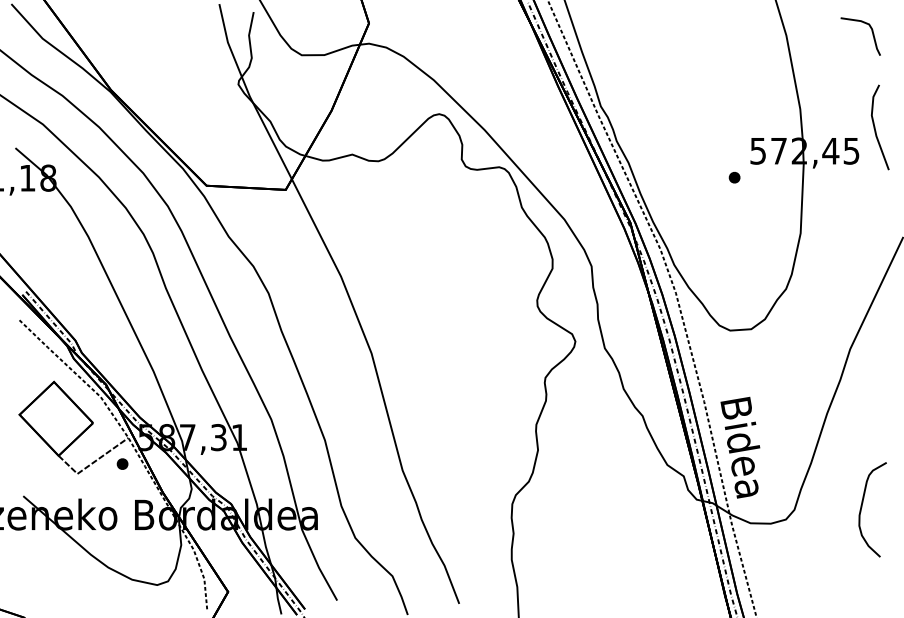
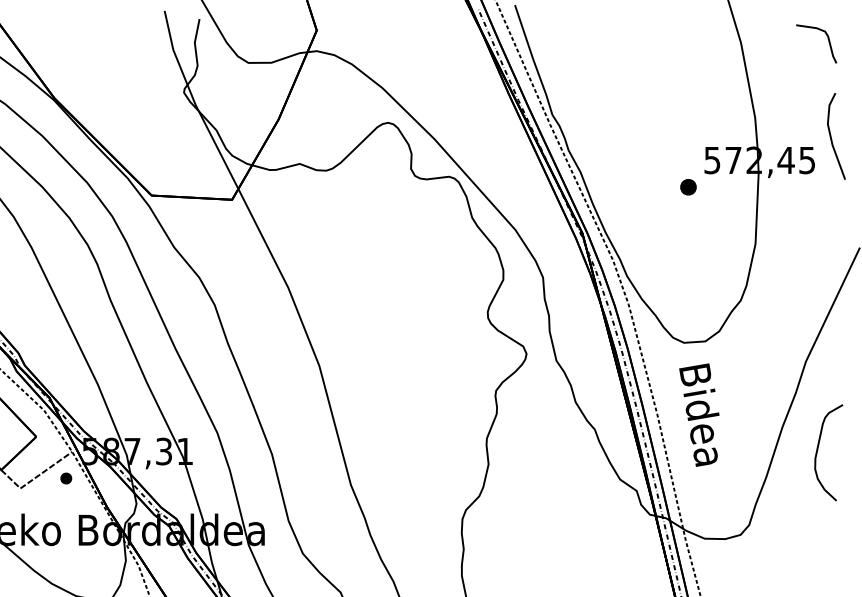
part: (734, 177) -> (688, 187), size x1.4
text: (740, 447) -> (699, 414), moved
curve: (862, 507) -> (818, 450), moved

